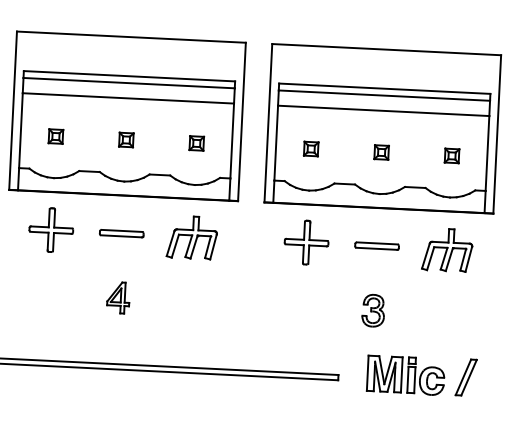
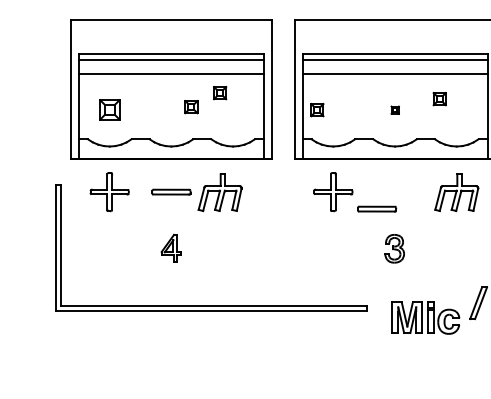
part: (55, 136) -> (109, 110), size x1.6
part: (126, 140) -> (191, 107), moved
part: (197, 143) -> (220, 93), moved
part: (311, 149) -> (317, 110), moved
part: (382, 152) -> (395, 110), size x0.6
part: (451, 156) -> (439, 99), moved
part: (191, 237) -> (219, 192), moved
part: (377, 245) -> (377, 208), moved
part: (405, 374) -> (425, 317), moved

